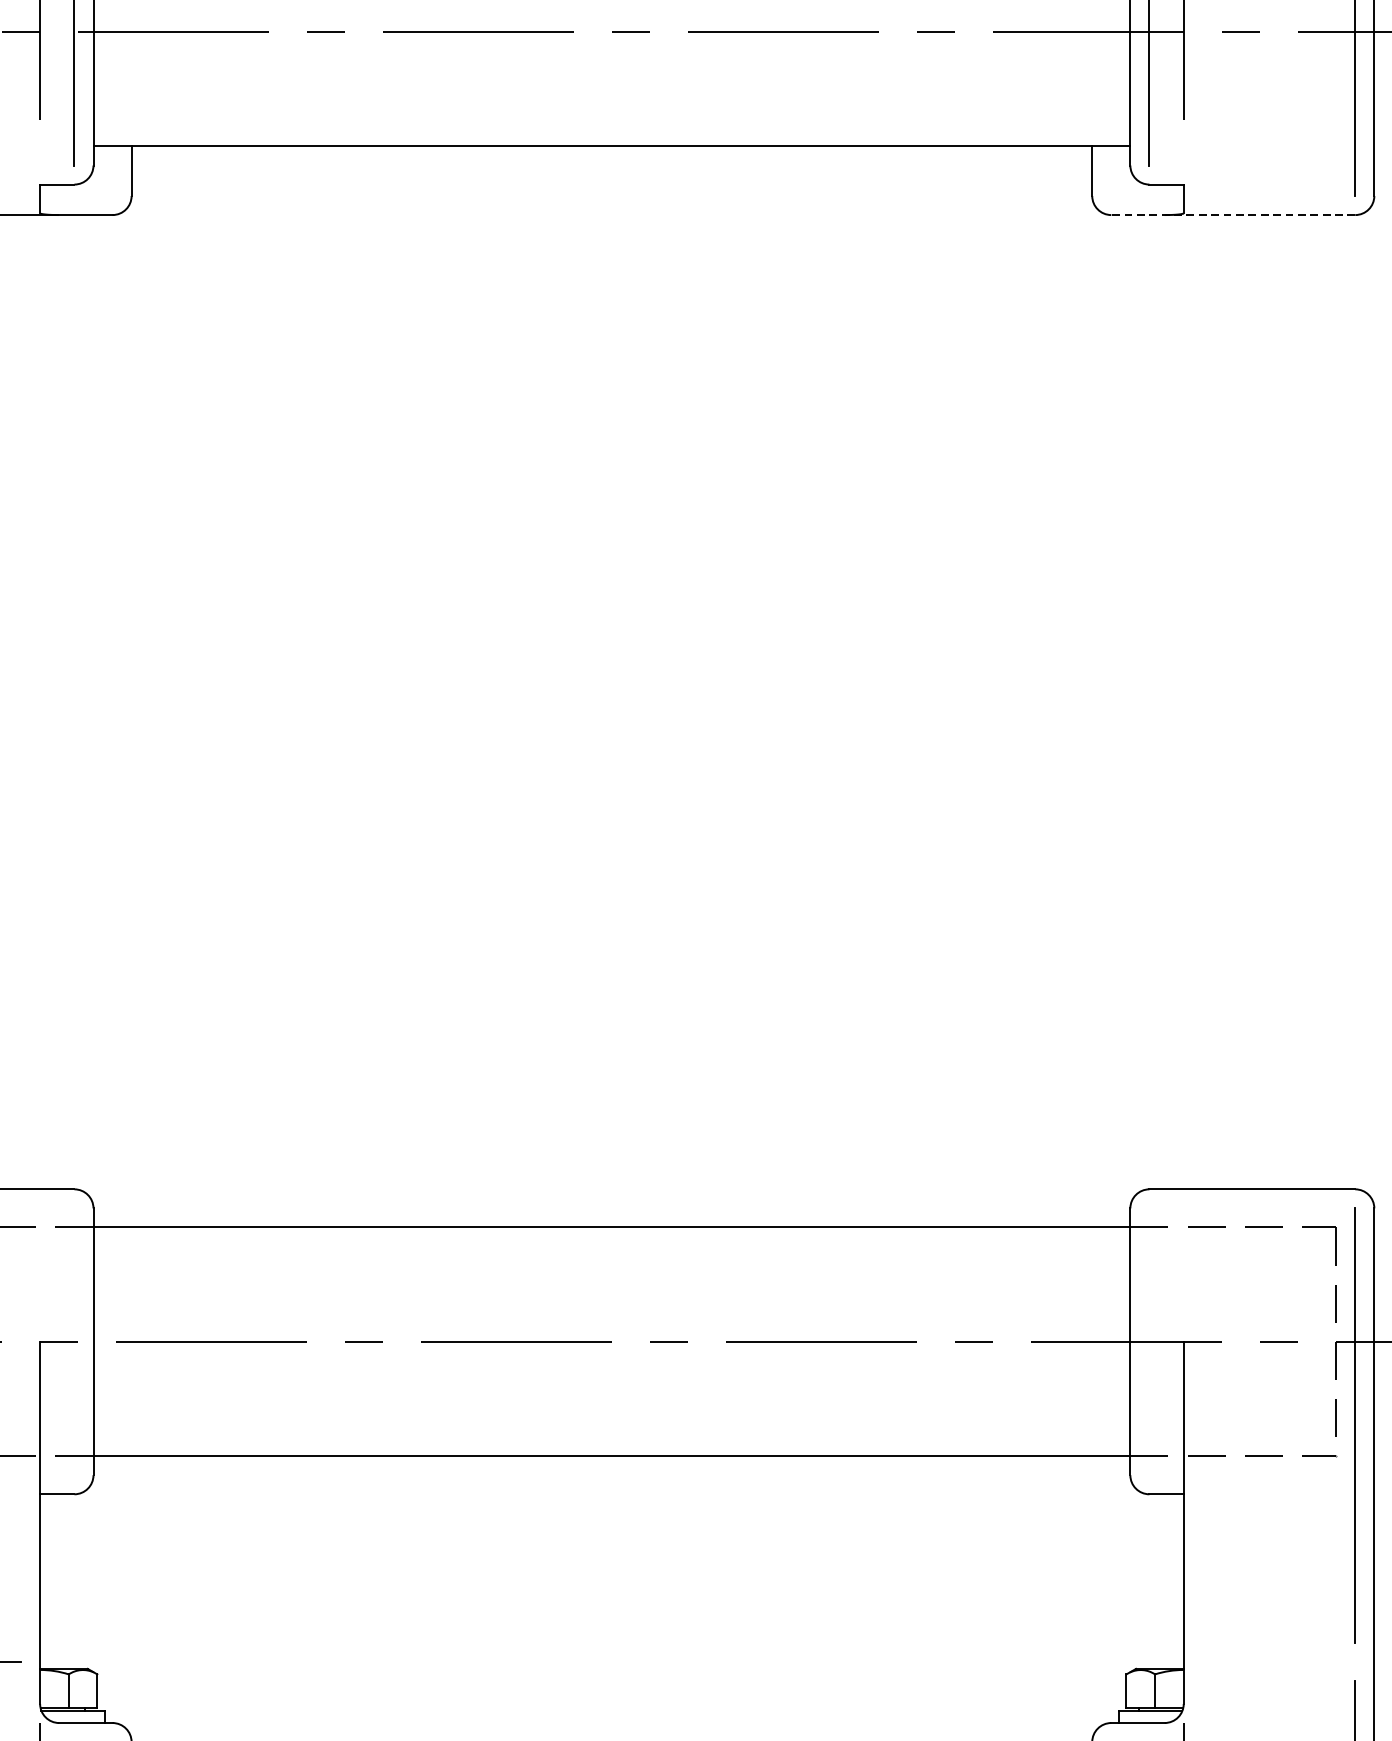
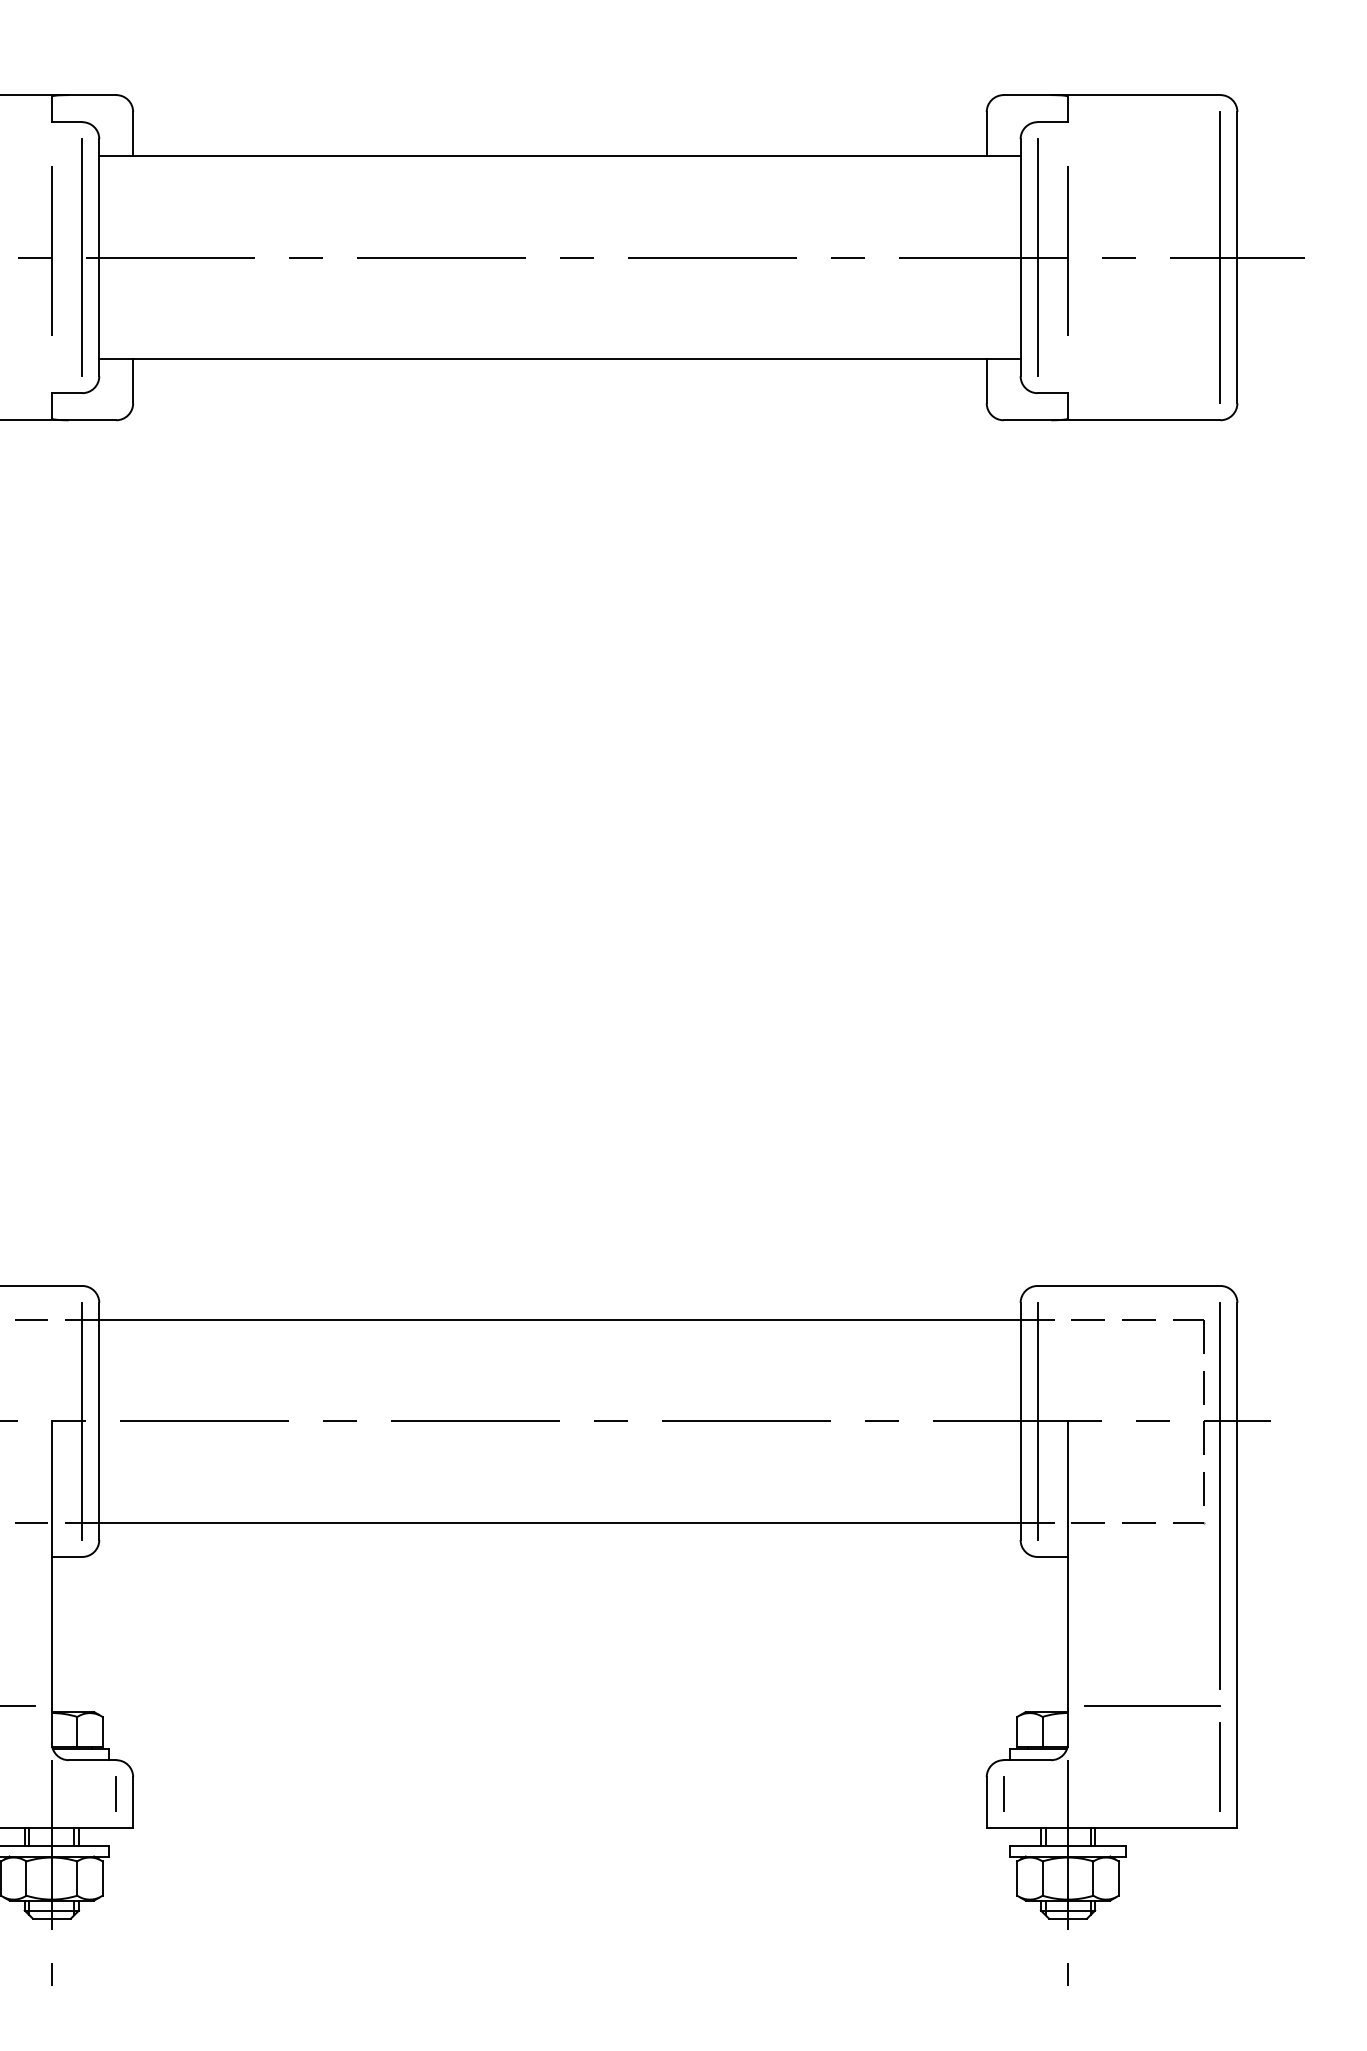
line: (1232, 215) -> (1111, 420), dashed -> solid
line: (74, 1341) -> (82, 1421), added
line: (1149, 1341) -> (1037, 1421), added
line: (1278, 1662) -> (1152, 1706), added

